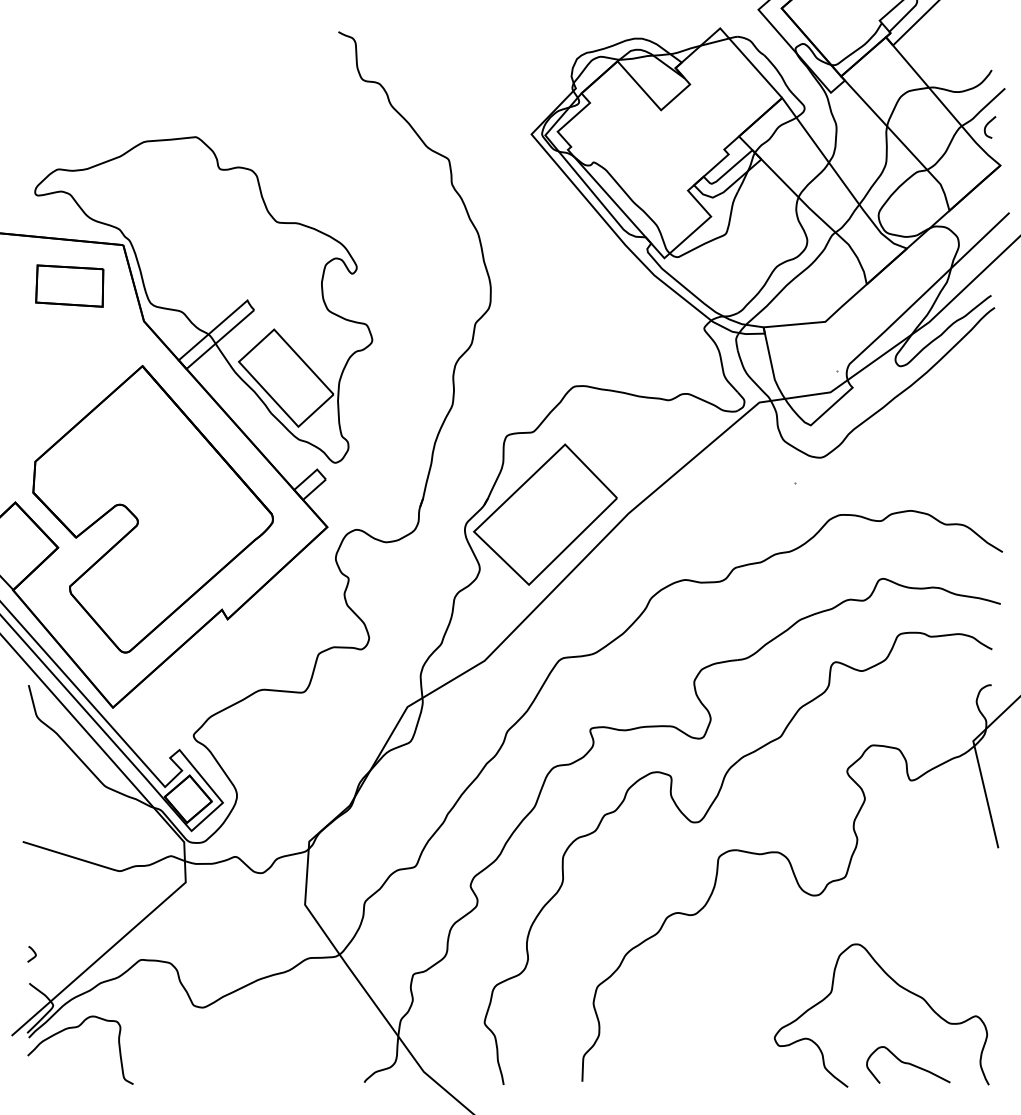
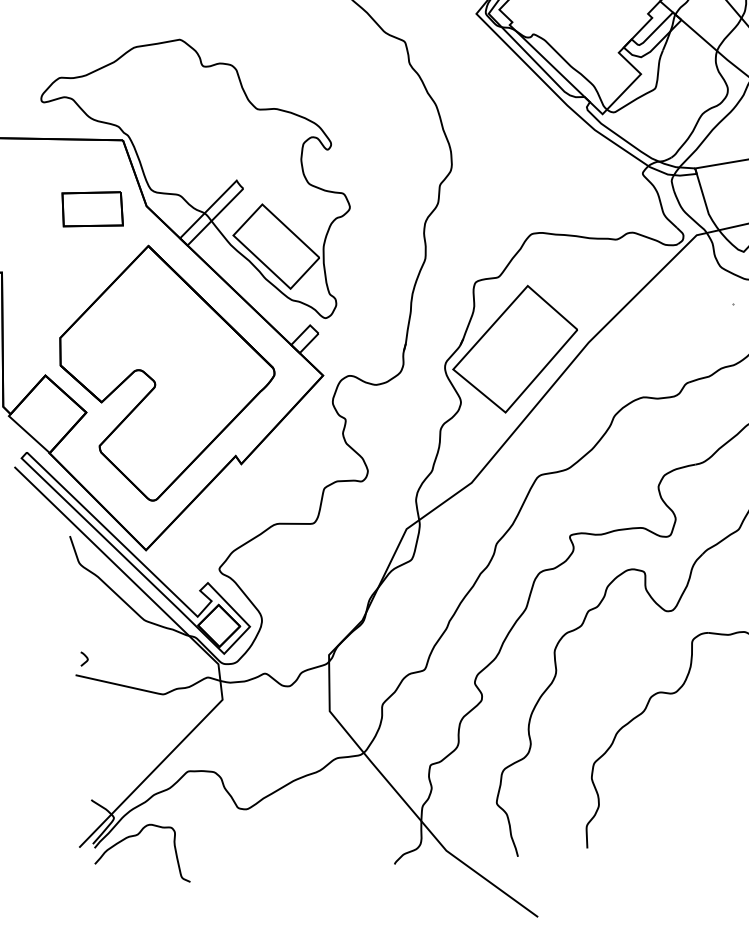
part: (69, 285) -> (92, 208), moved
curve: (33, 952) -> (85, 657), moved

